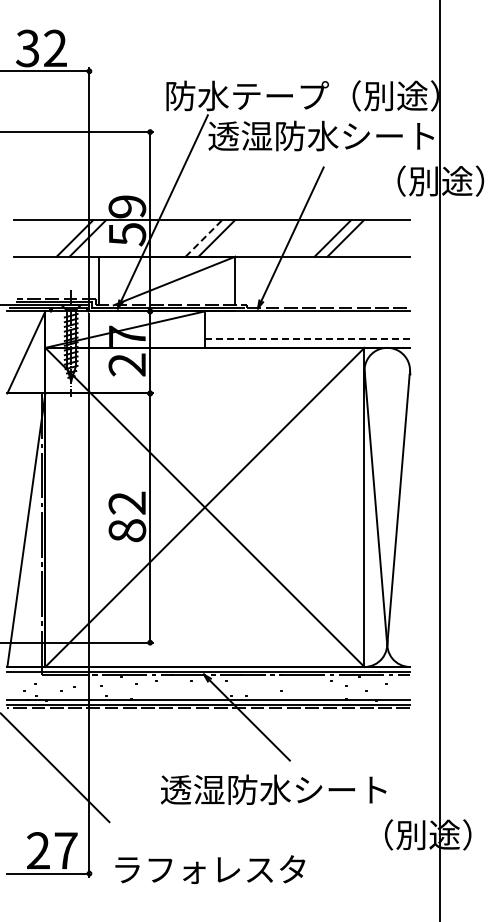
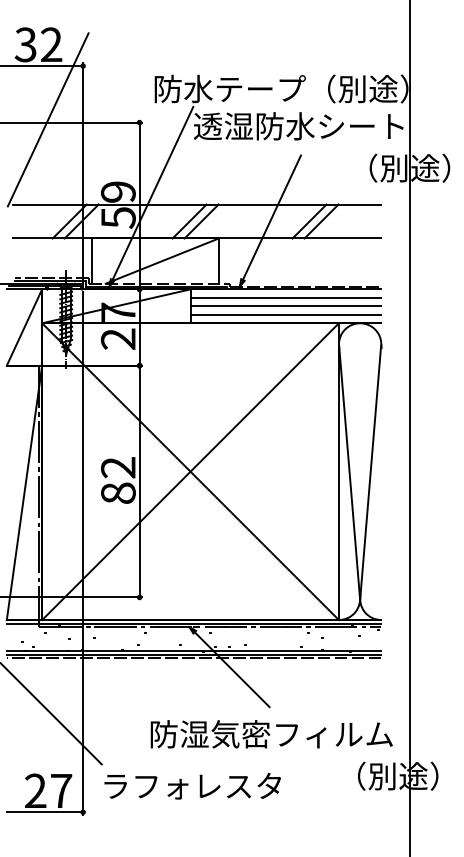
line: (51, 129) -> (47, 120), added
line: (203, 238) -> (189, 221), dashed -> solid
line: (307, 320) -> (285, 297), added
line: (307, 329) -> (285, 306), added
line: (307, 338) -> (285, 314), dashed -> solid
text: (291, 789) -> (271, 734), 透湿防水シート -> 防湿気密フィルム
text: (210, 869) -> (192, 786), moved

